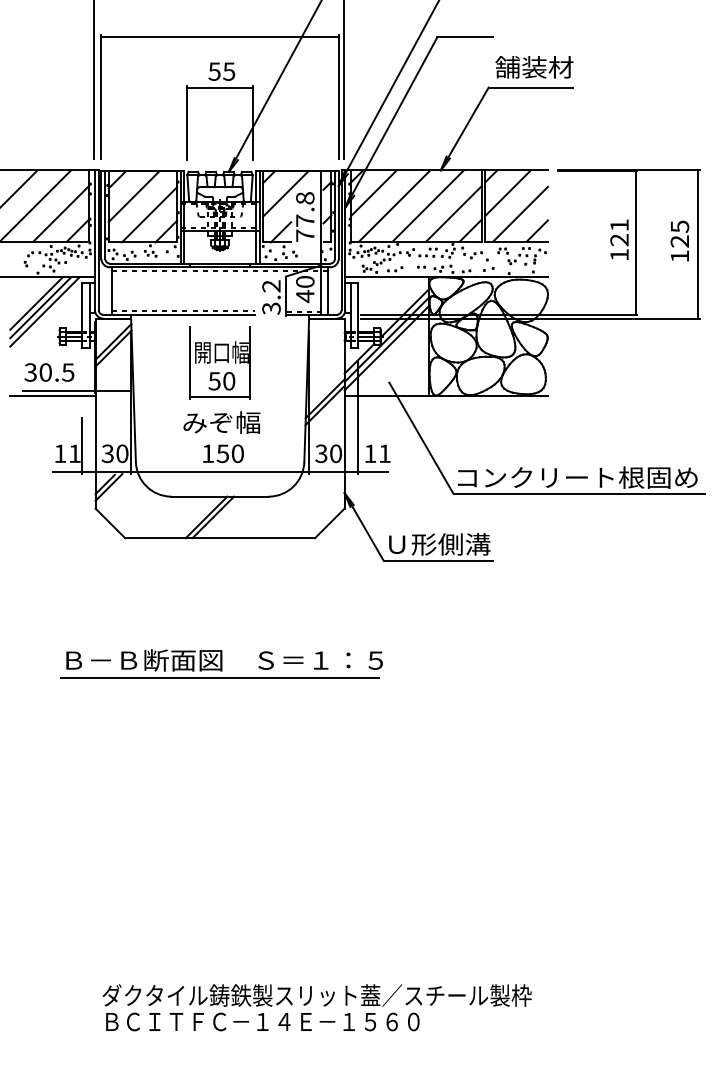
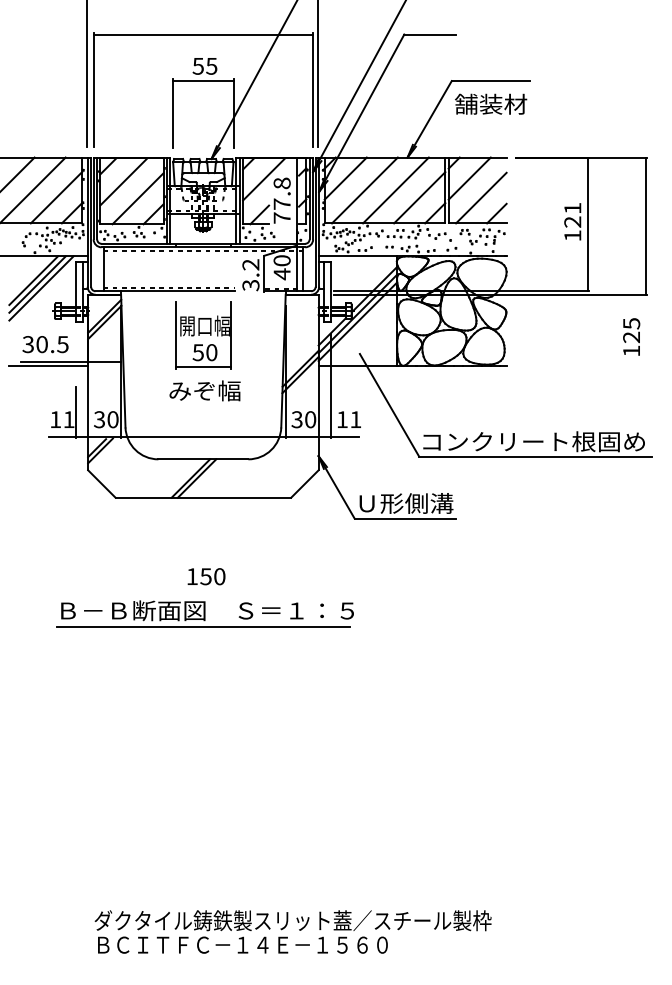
text: (534, 66) -> (491, 103), moved
text: (679, 240) -> (631, 336), moved
text: (223, 453) -> (206, 576), moved

